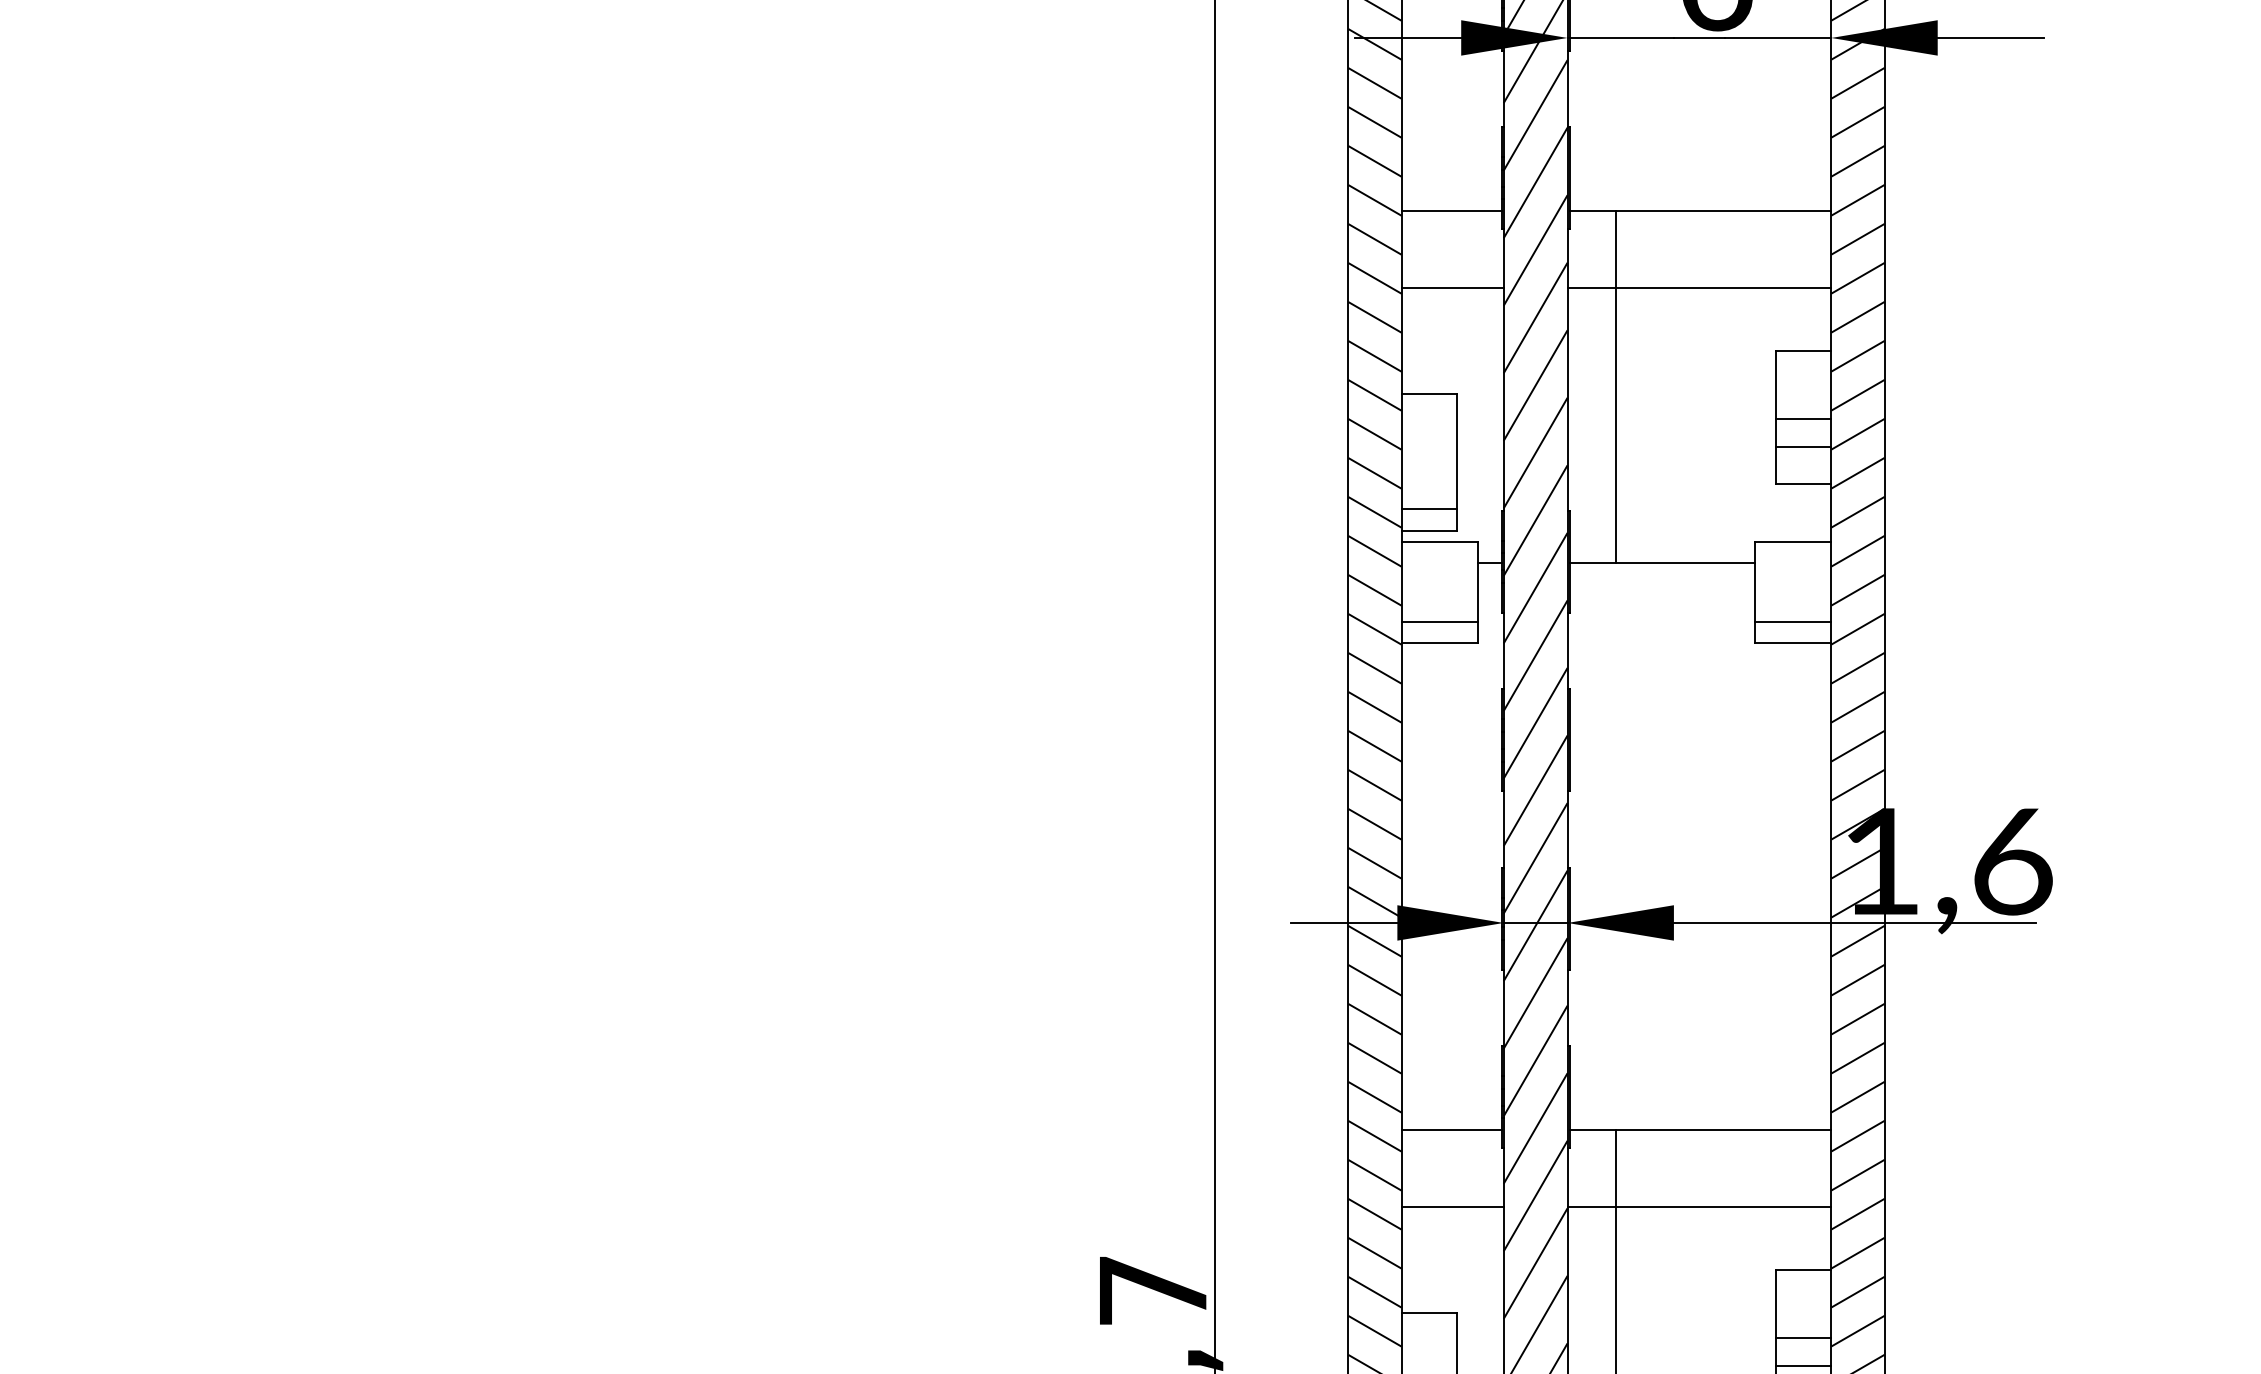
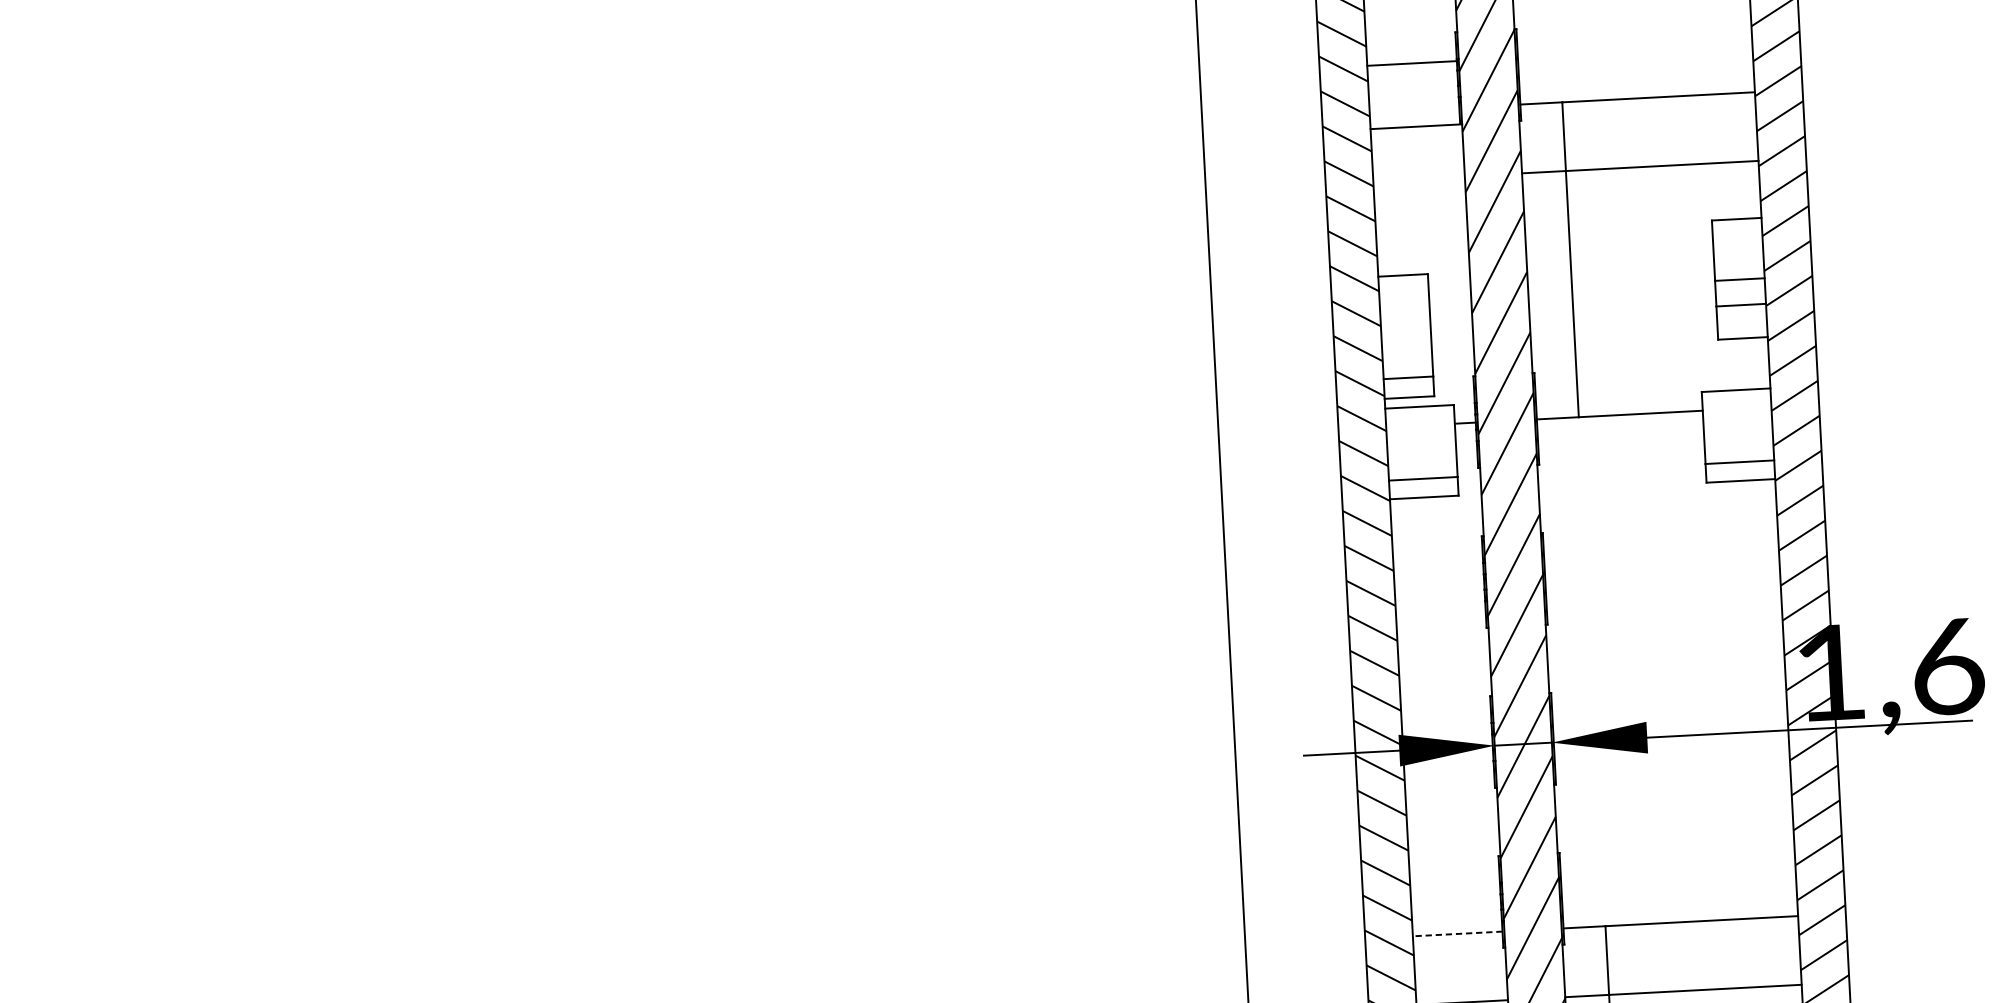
line: (1451, 211) -> (1411, 63), moved
line: (1452, 287) -> (1416, 126), moved
line: (1451, 1130) -> (1457, 934), solid -> dashed

